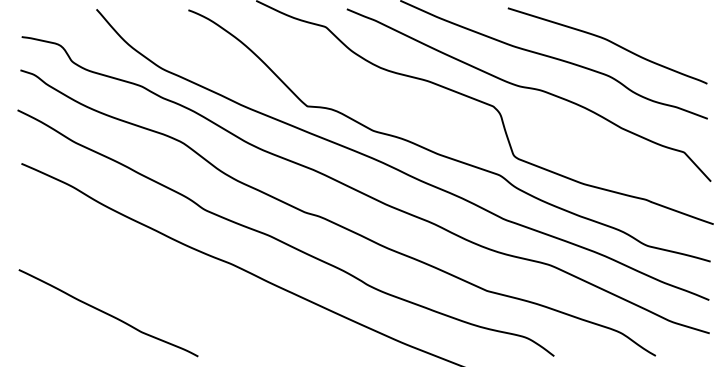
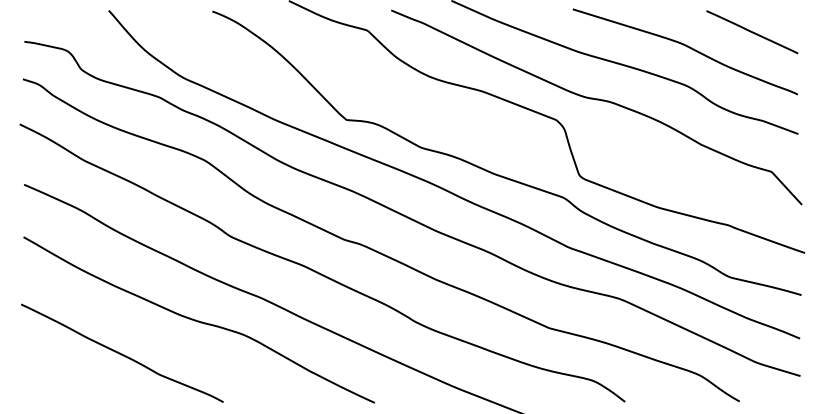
line: (666, 28) -> (751, 32), added
curve: (175, 283) -> (197, 319), added

